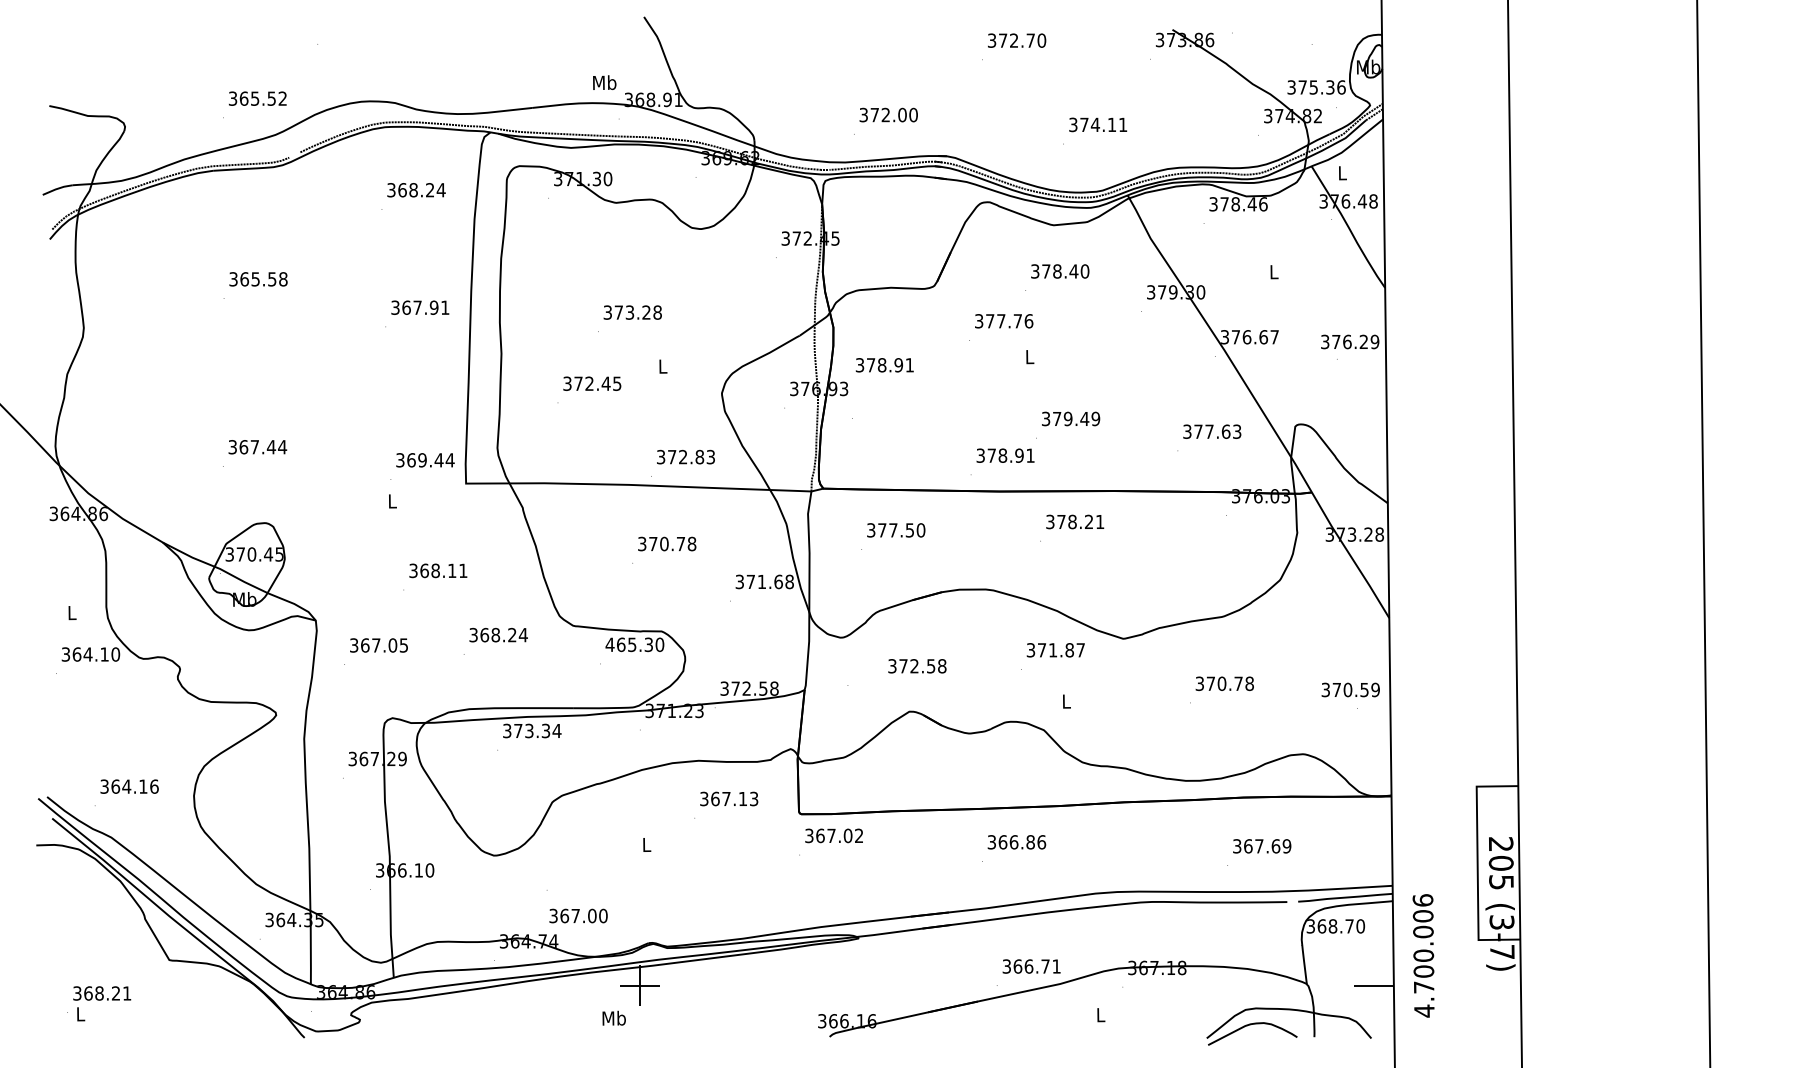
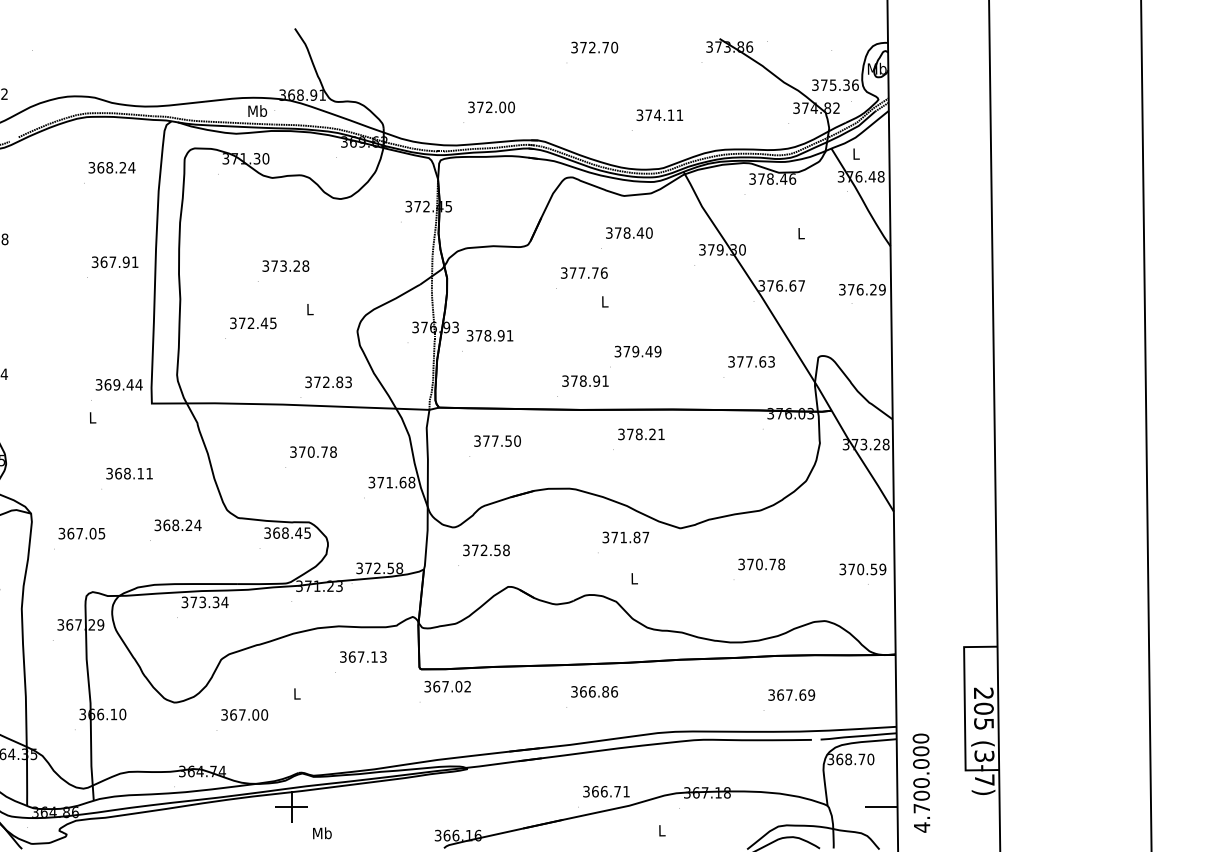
text: (604, 82) -> (257, 110), moved
text: (884, 365) -> (489, 335), moved
text: (634, 644) -> (287, 532), 465.30 -> 368.45
text: (917, 666) -> (486, 550), moved
text: (1422, 900) -> (920, 738), 4.700.006 -> 4.700.000
text: (578, 915) -> (244, 714), moved
text: (613, 1017) -> (321, 832), moved

